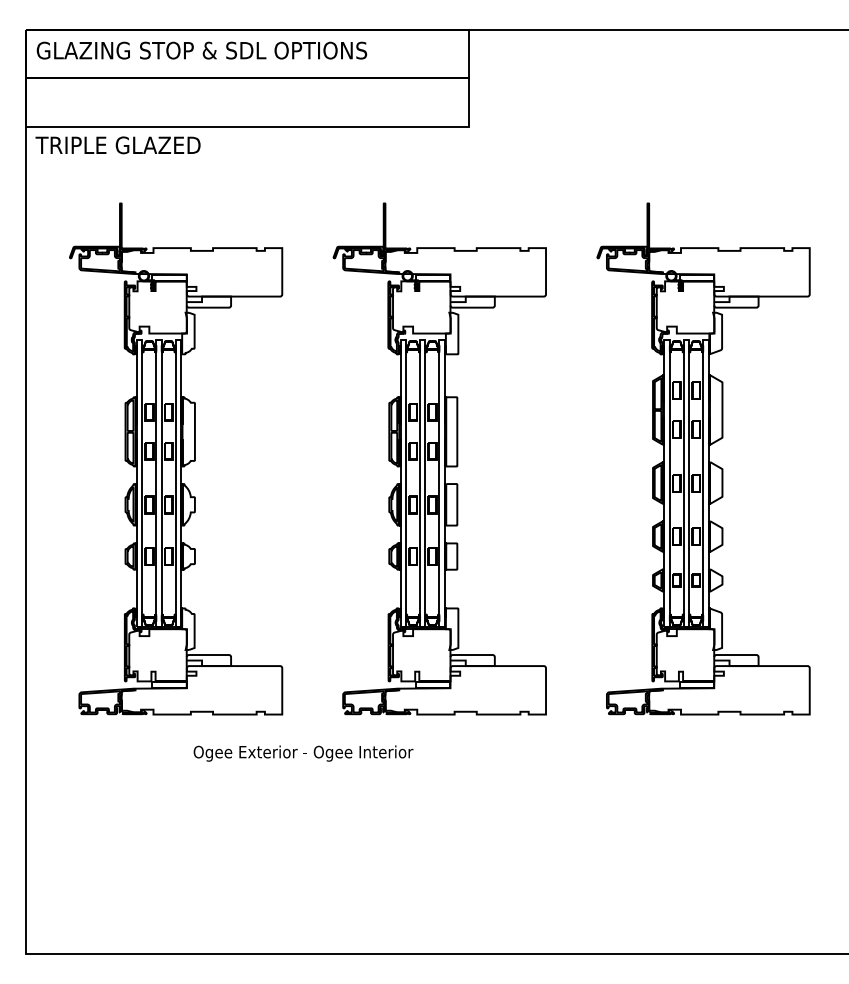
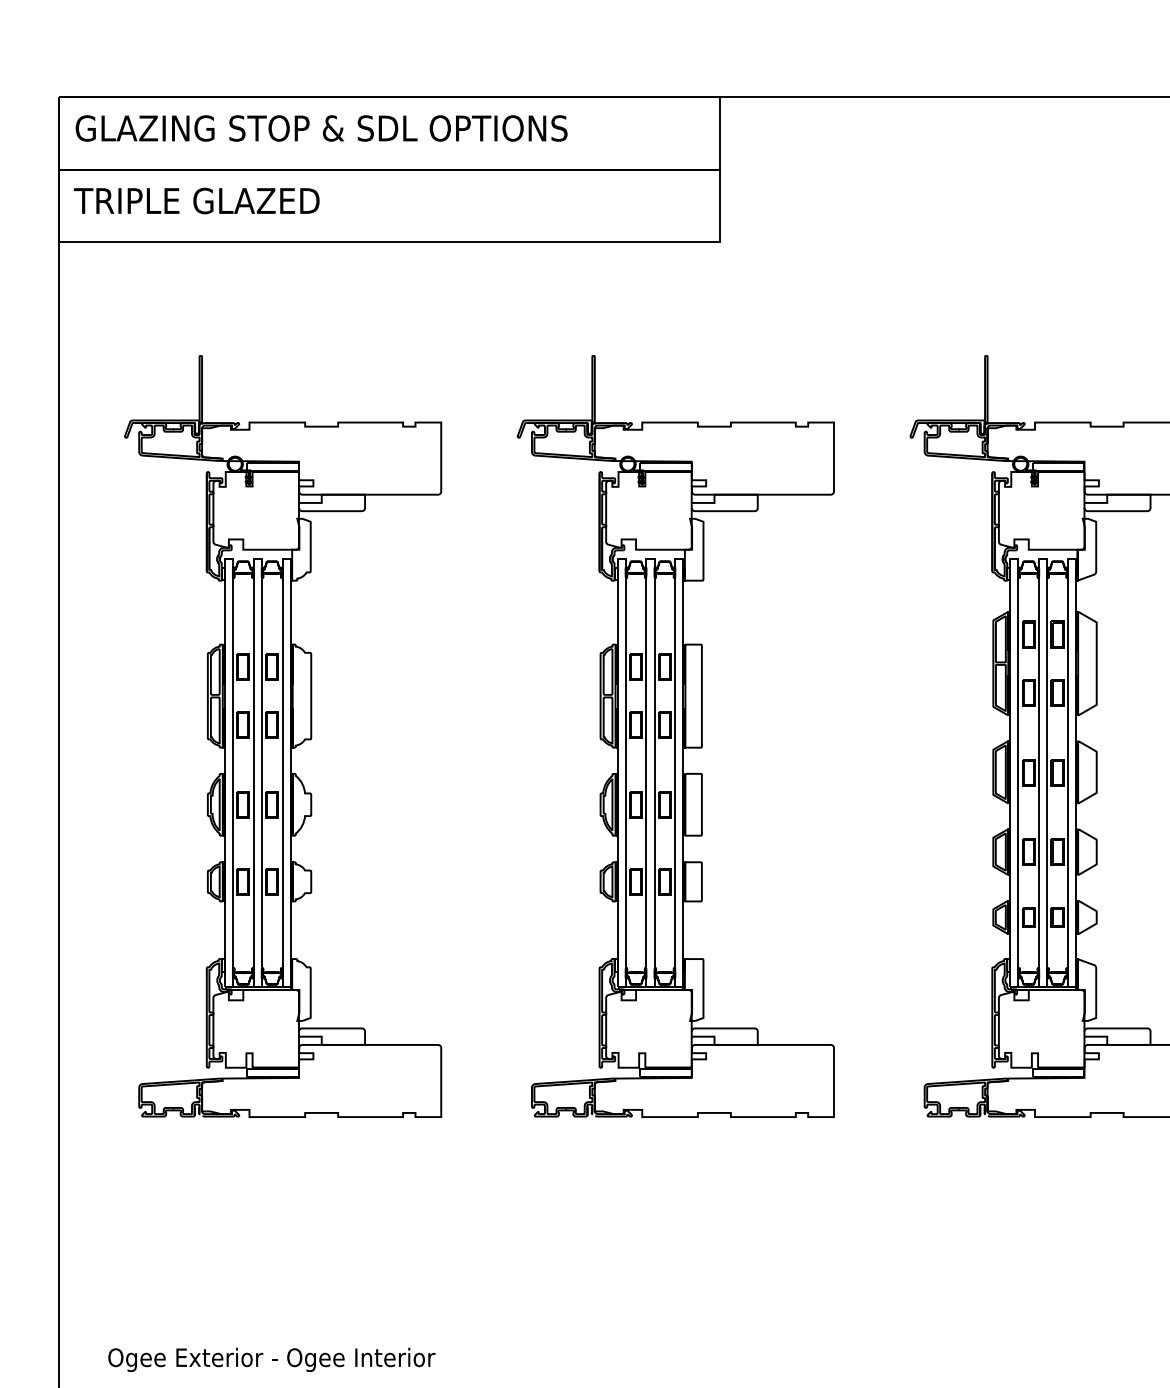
text: (117, 145) -> (195, 201), moved
text: (303, 753) -> (271, 1359), moved

